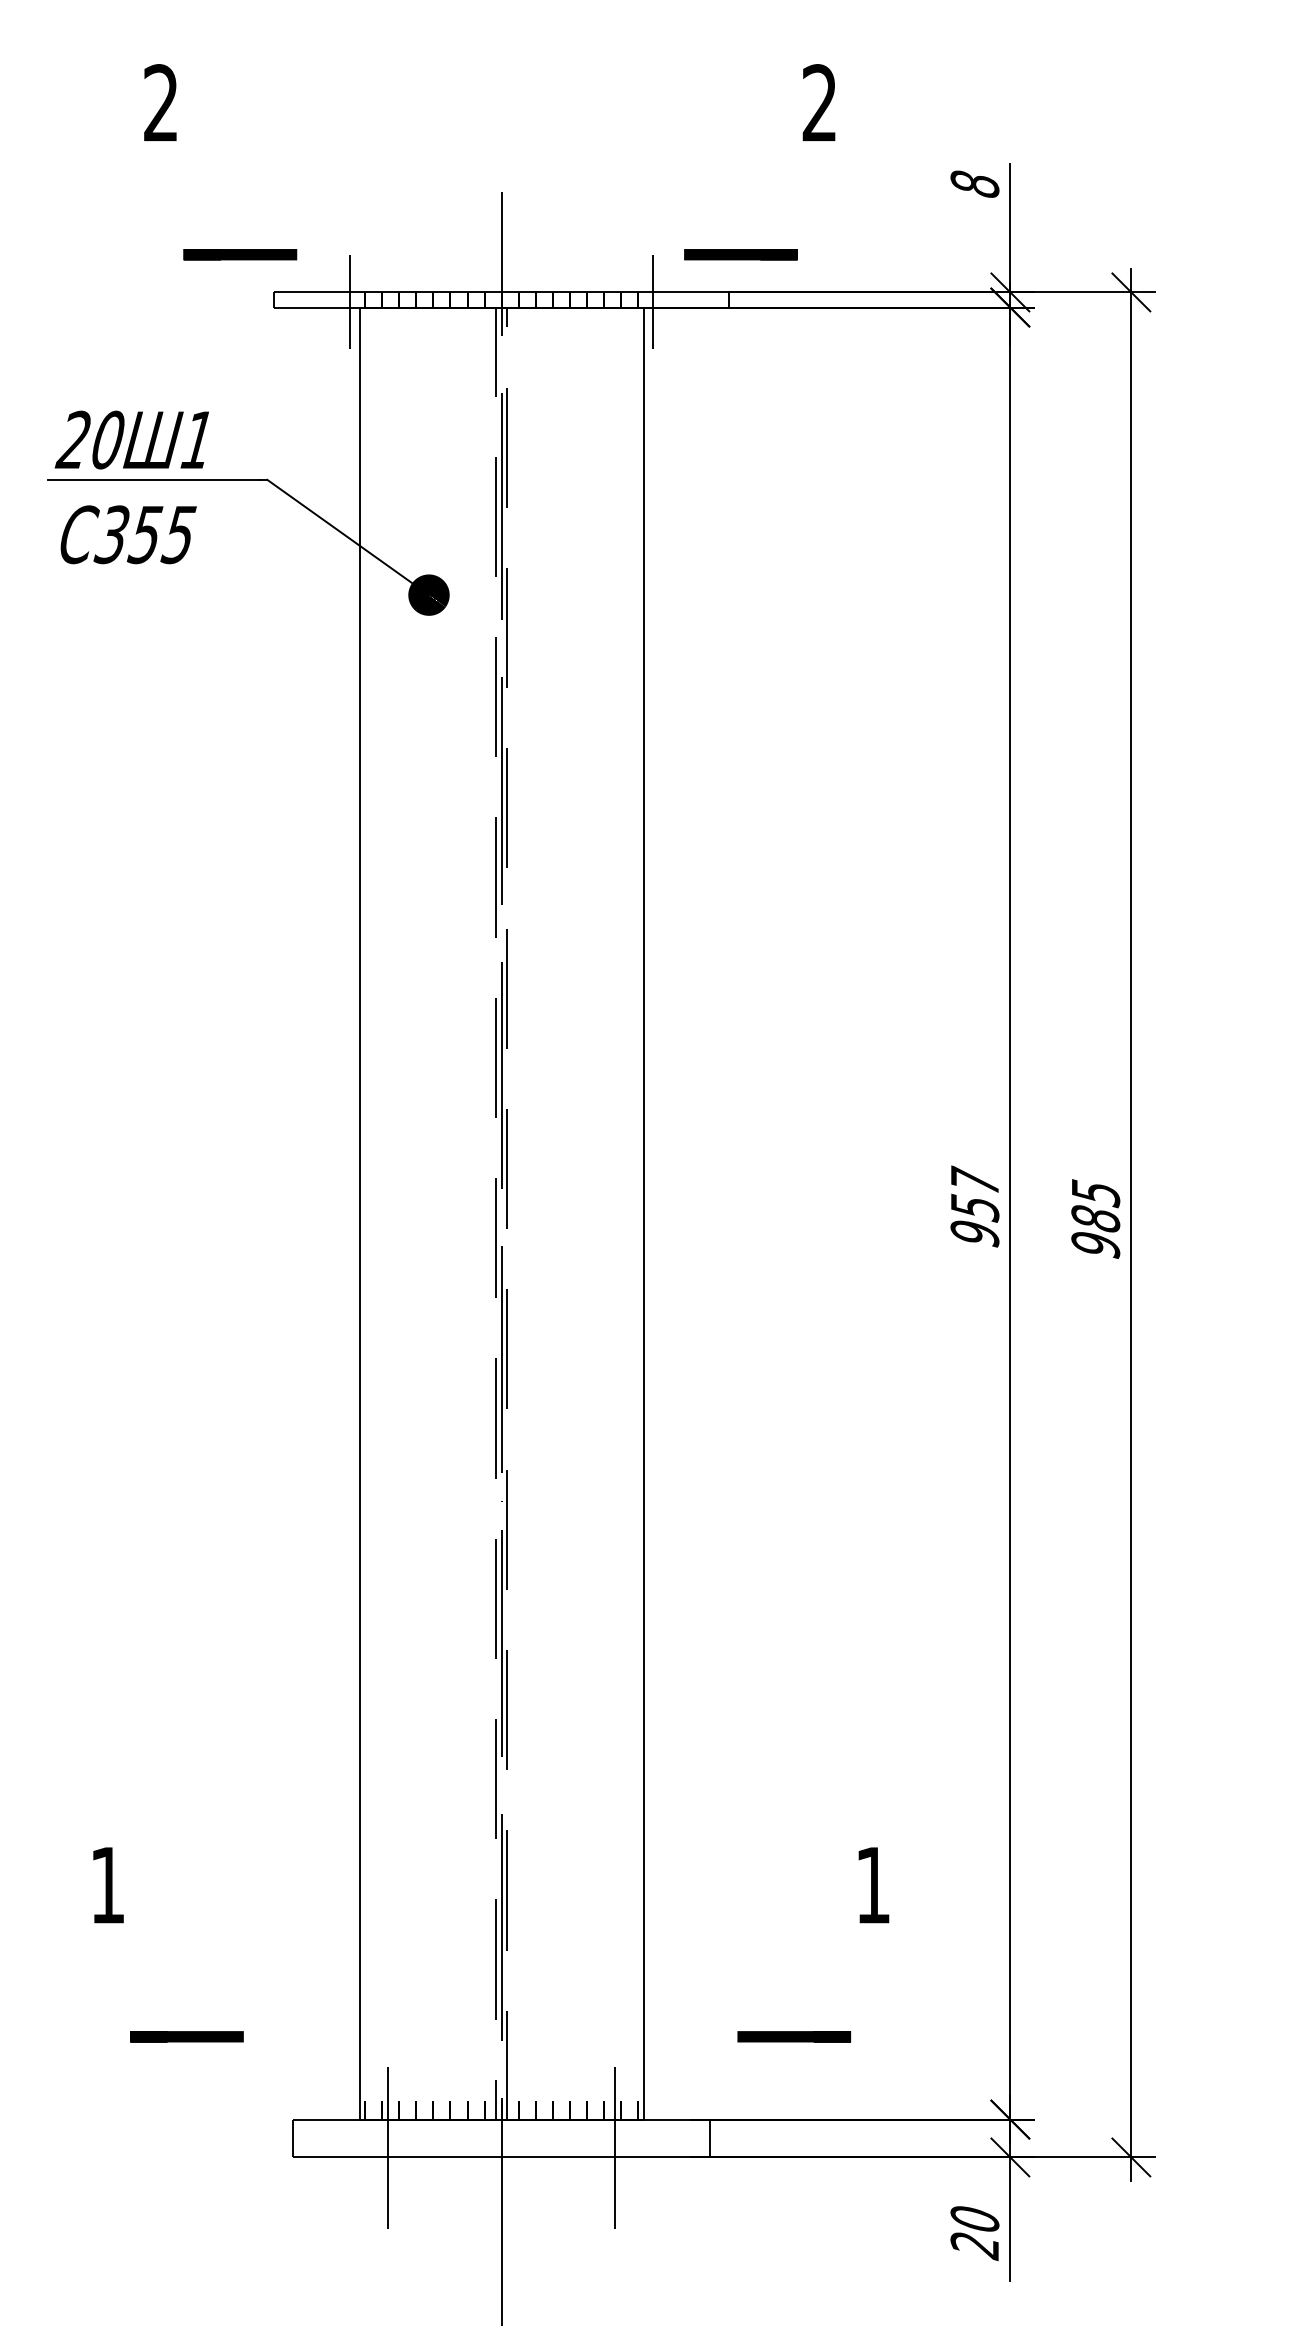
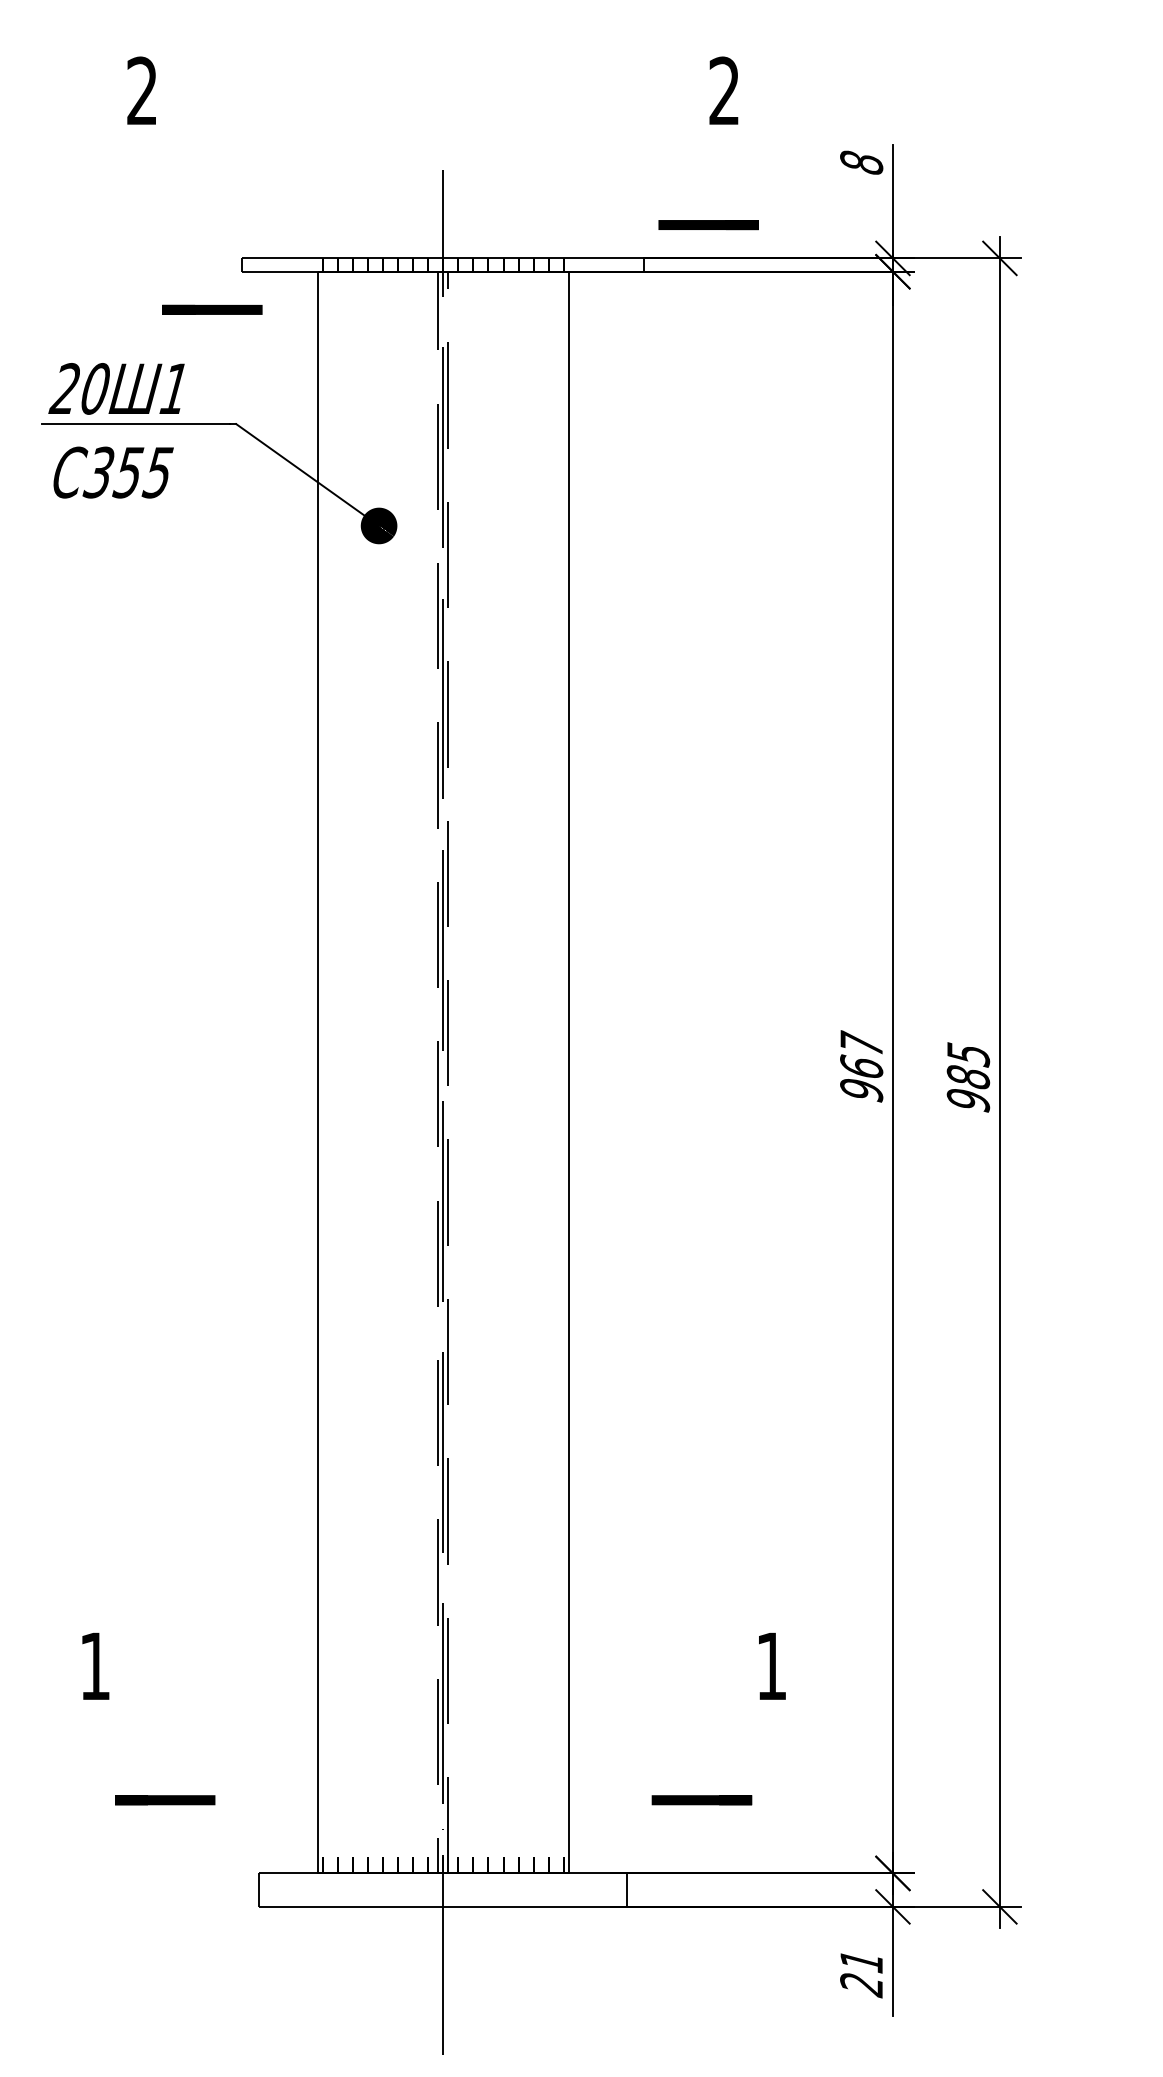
line: (240, 254) -> (212, 309), moved
line: (740, 254) -> (708, 224), moved
line: (350, 302) -> (309, 267), removed
line: (653, 302) -> (577, 267), removed
text: (974, 1207) -> (861, 1067), 957 -> 967
line: (388, 2148) -> (343, 1898), removed
line: (615, 2148) -> (543, 1898), removed
text: (974, 2219) -> (861, 1961), 20 -> 21

